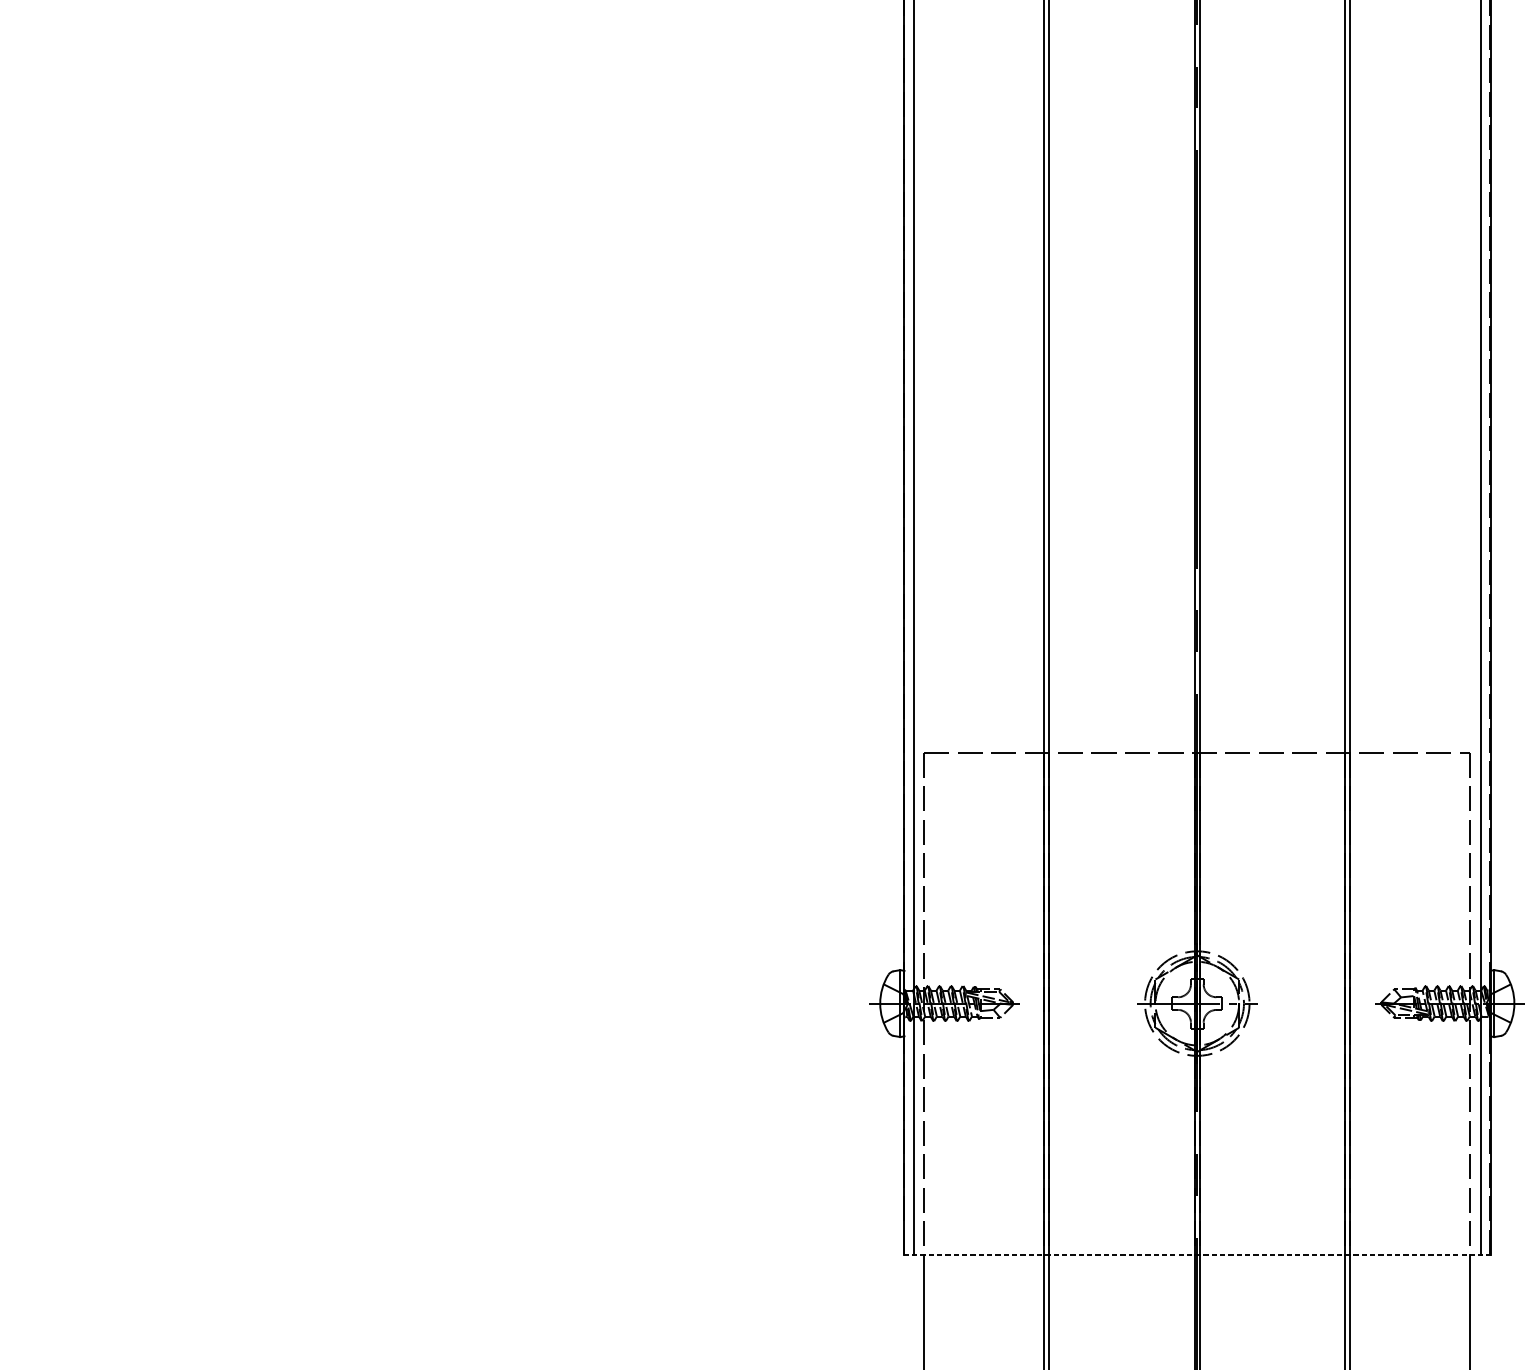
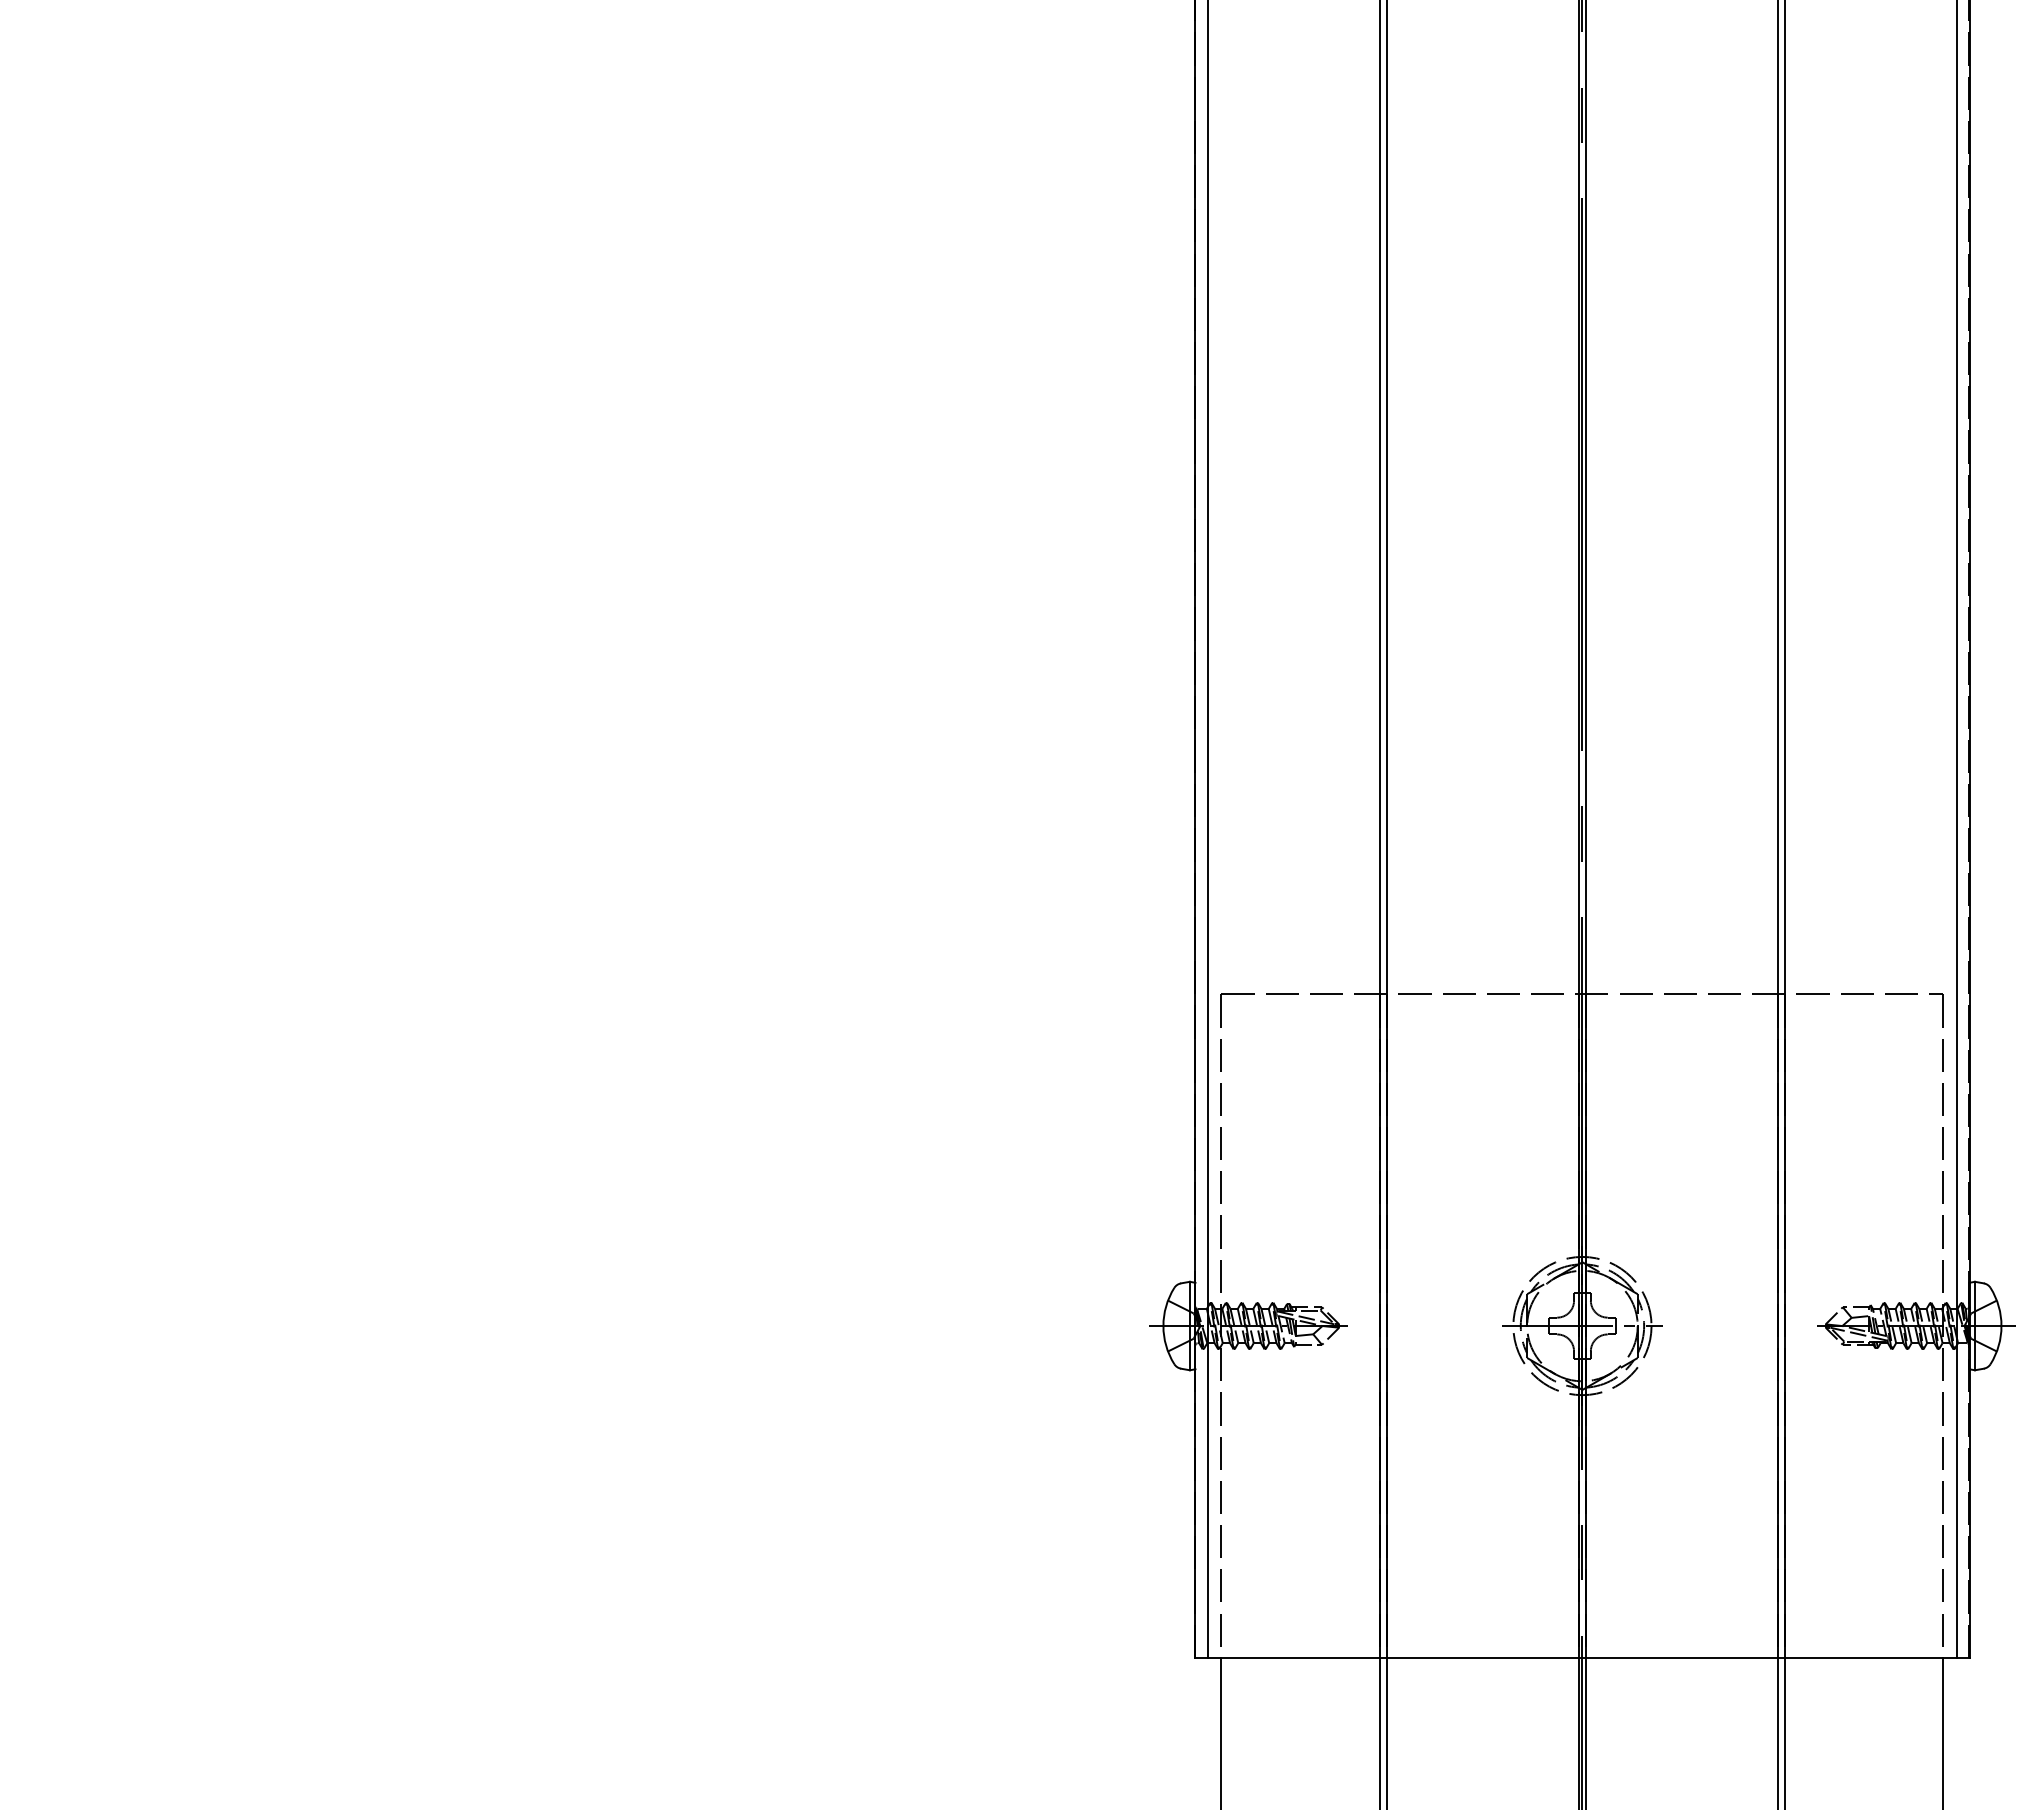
line: (1197, 1254) -> (1582, 1657), dashed -> solid

